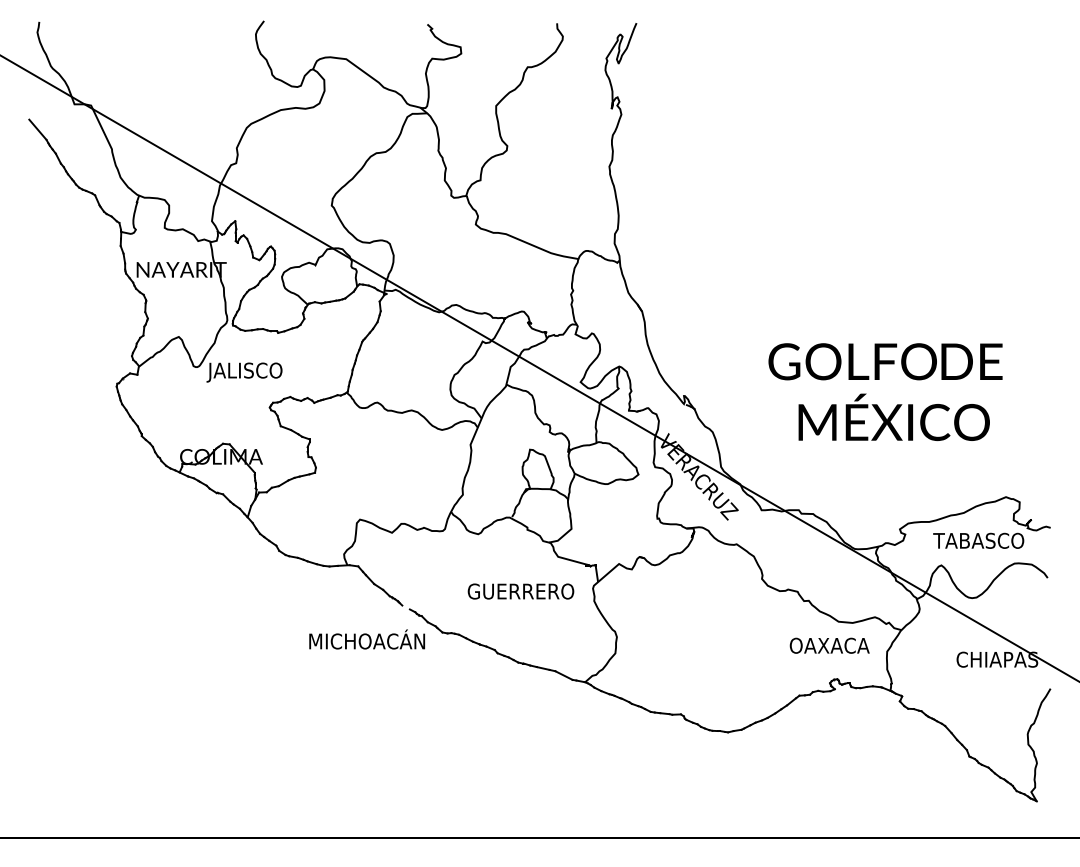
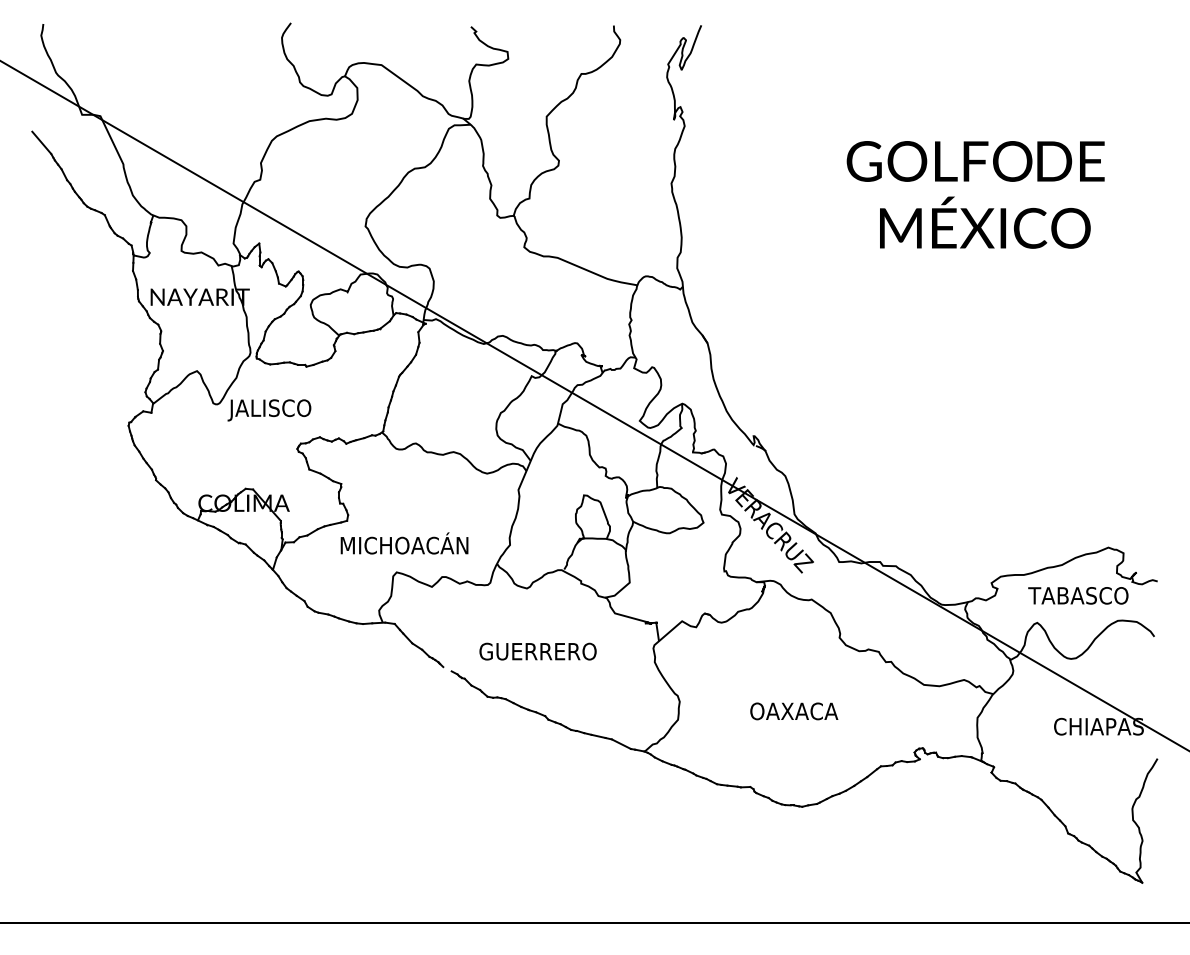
text: (885, 391) -> (975, 194), moved
text: (520, 591) -> (537, 651), moved
text: (367, 639) -> (404, 543), moved
text: (829, 645) -> (794, 711), moved

